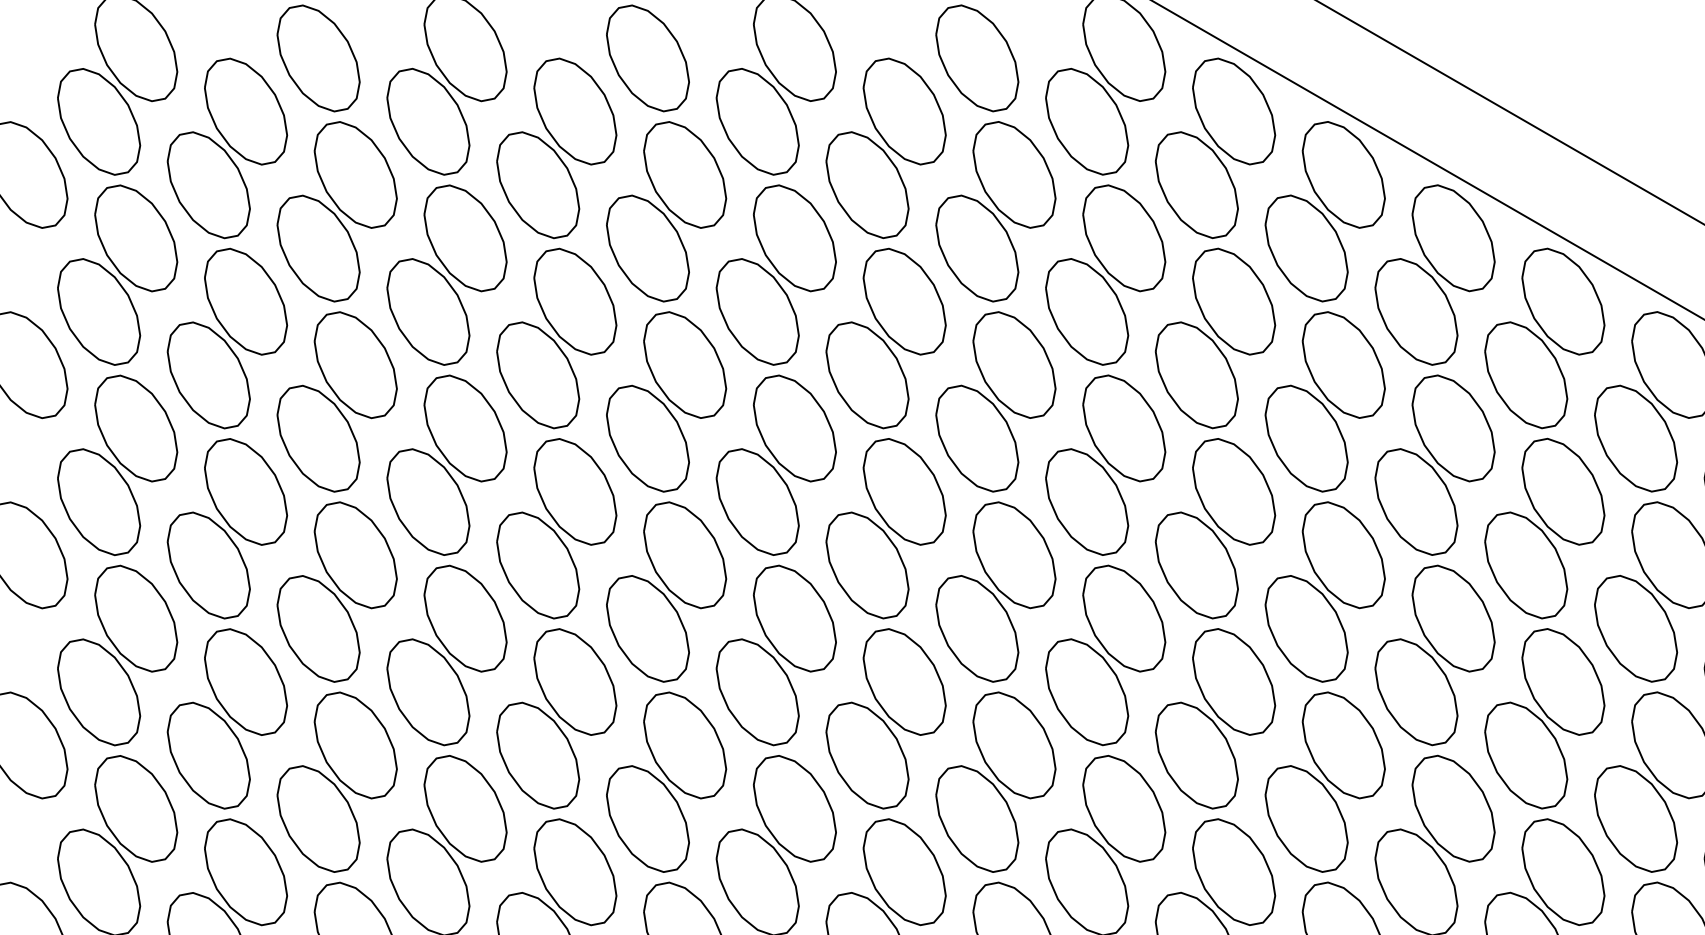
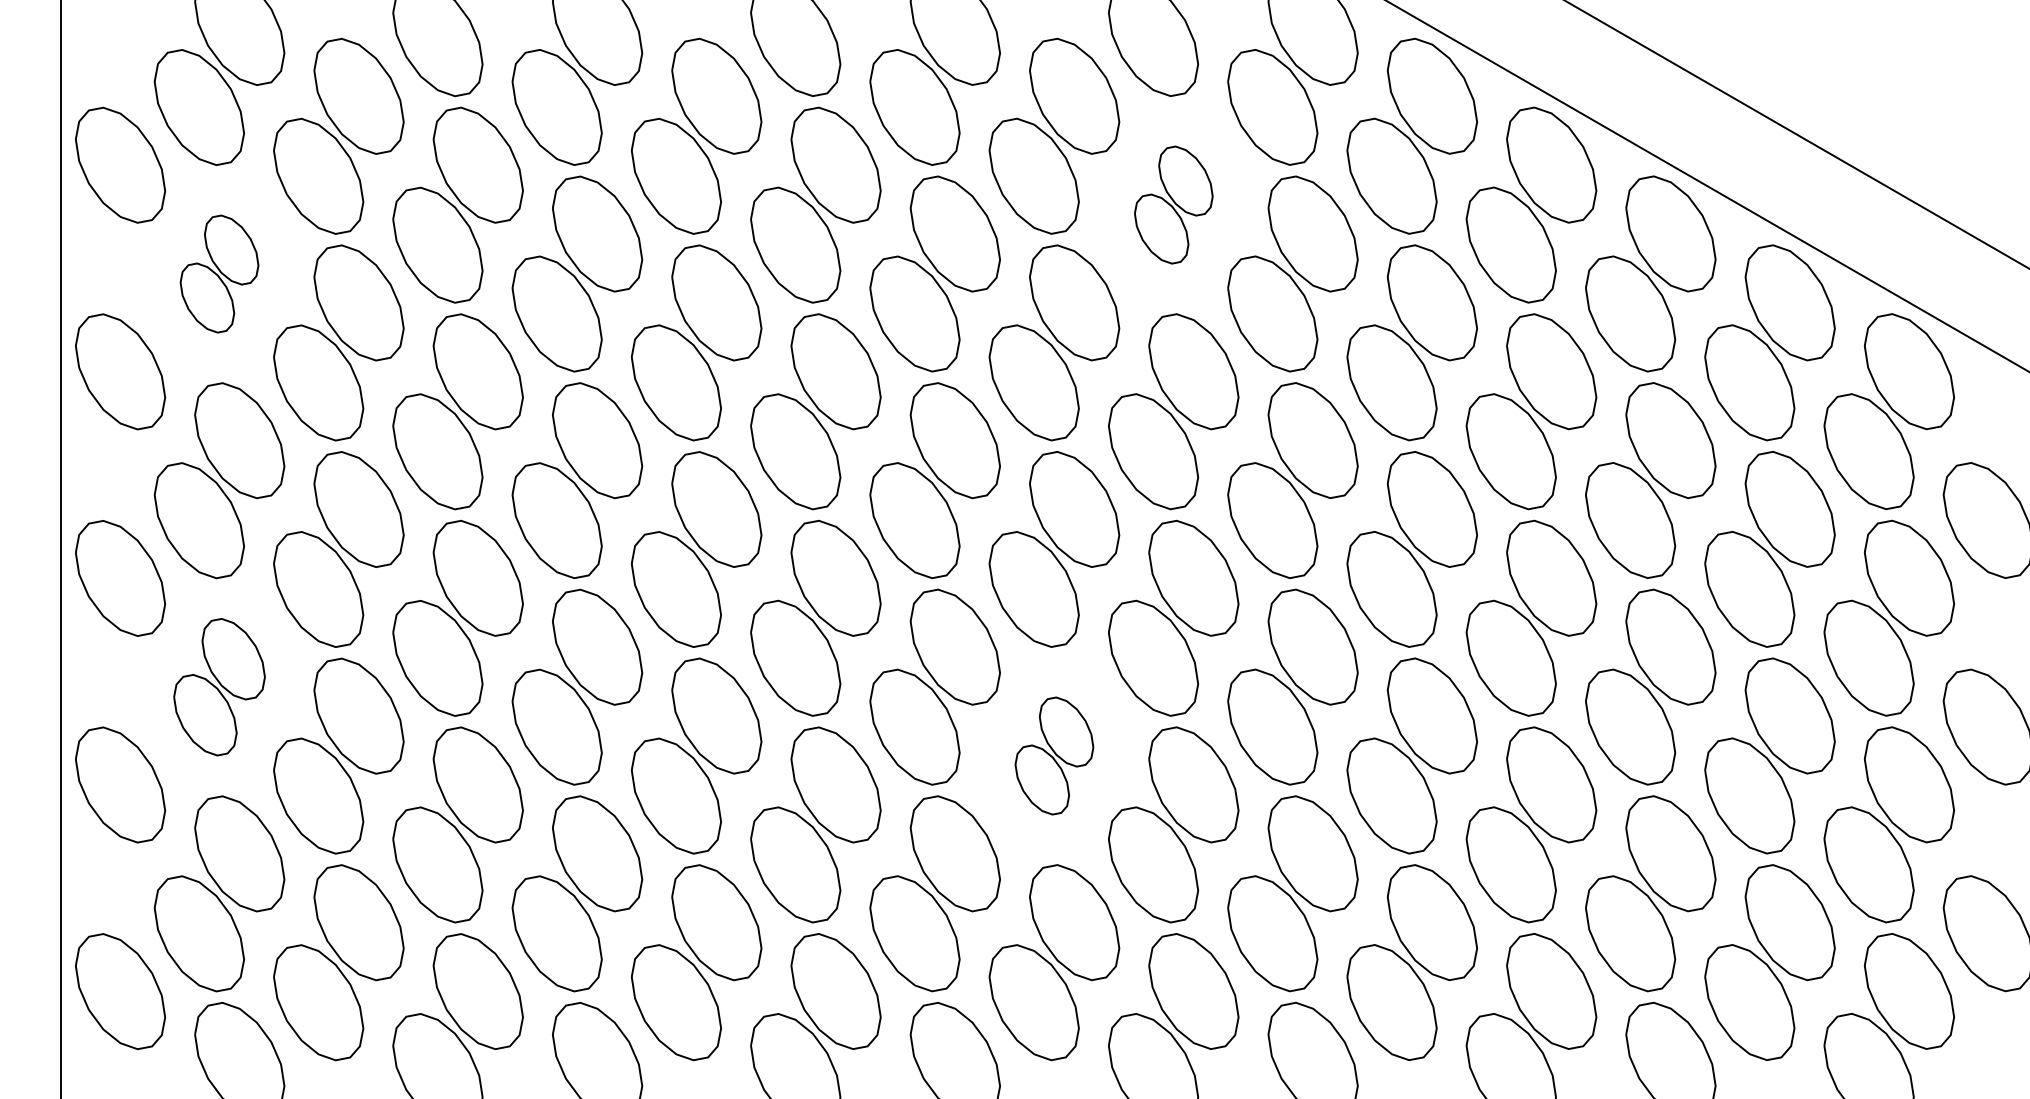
part: (995, 211) -> (1173, 204), size x0.6
part: (117, 274) -> (219, 273), size x0.6
part: (117, 654) -> (219, 686), size x0.7
part: (886, 718) -> (1054, 755), size x0.6

